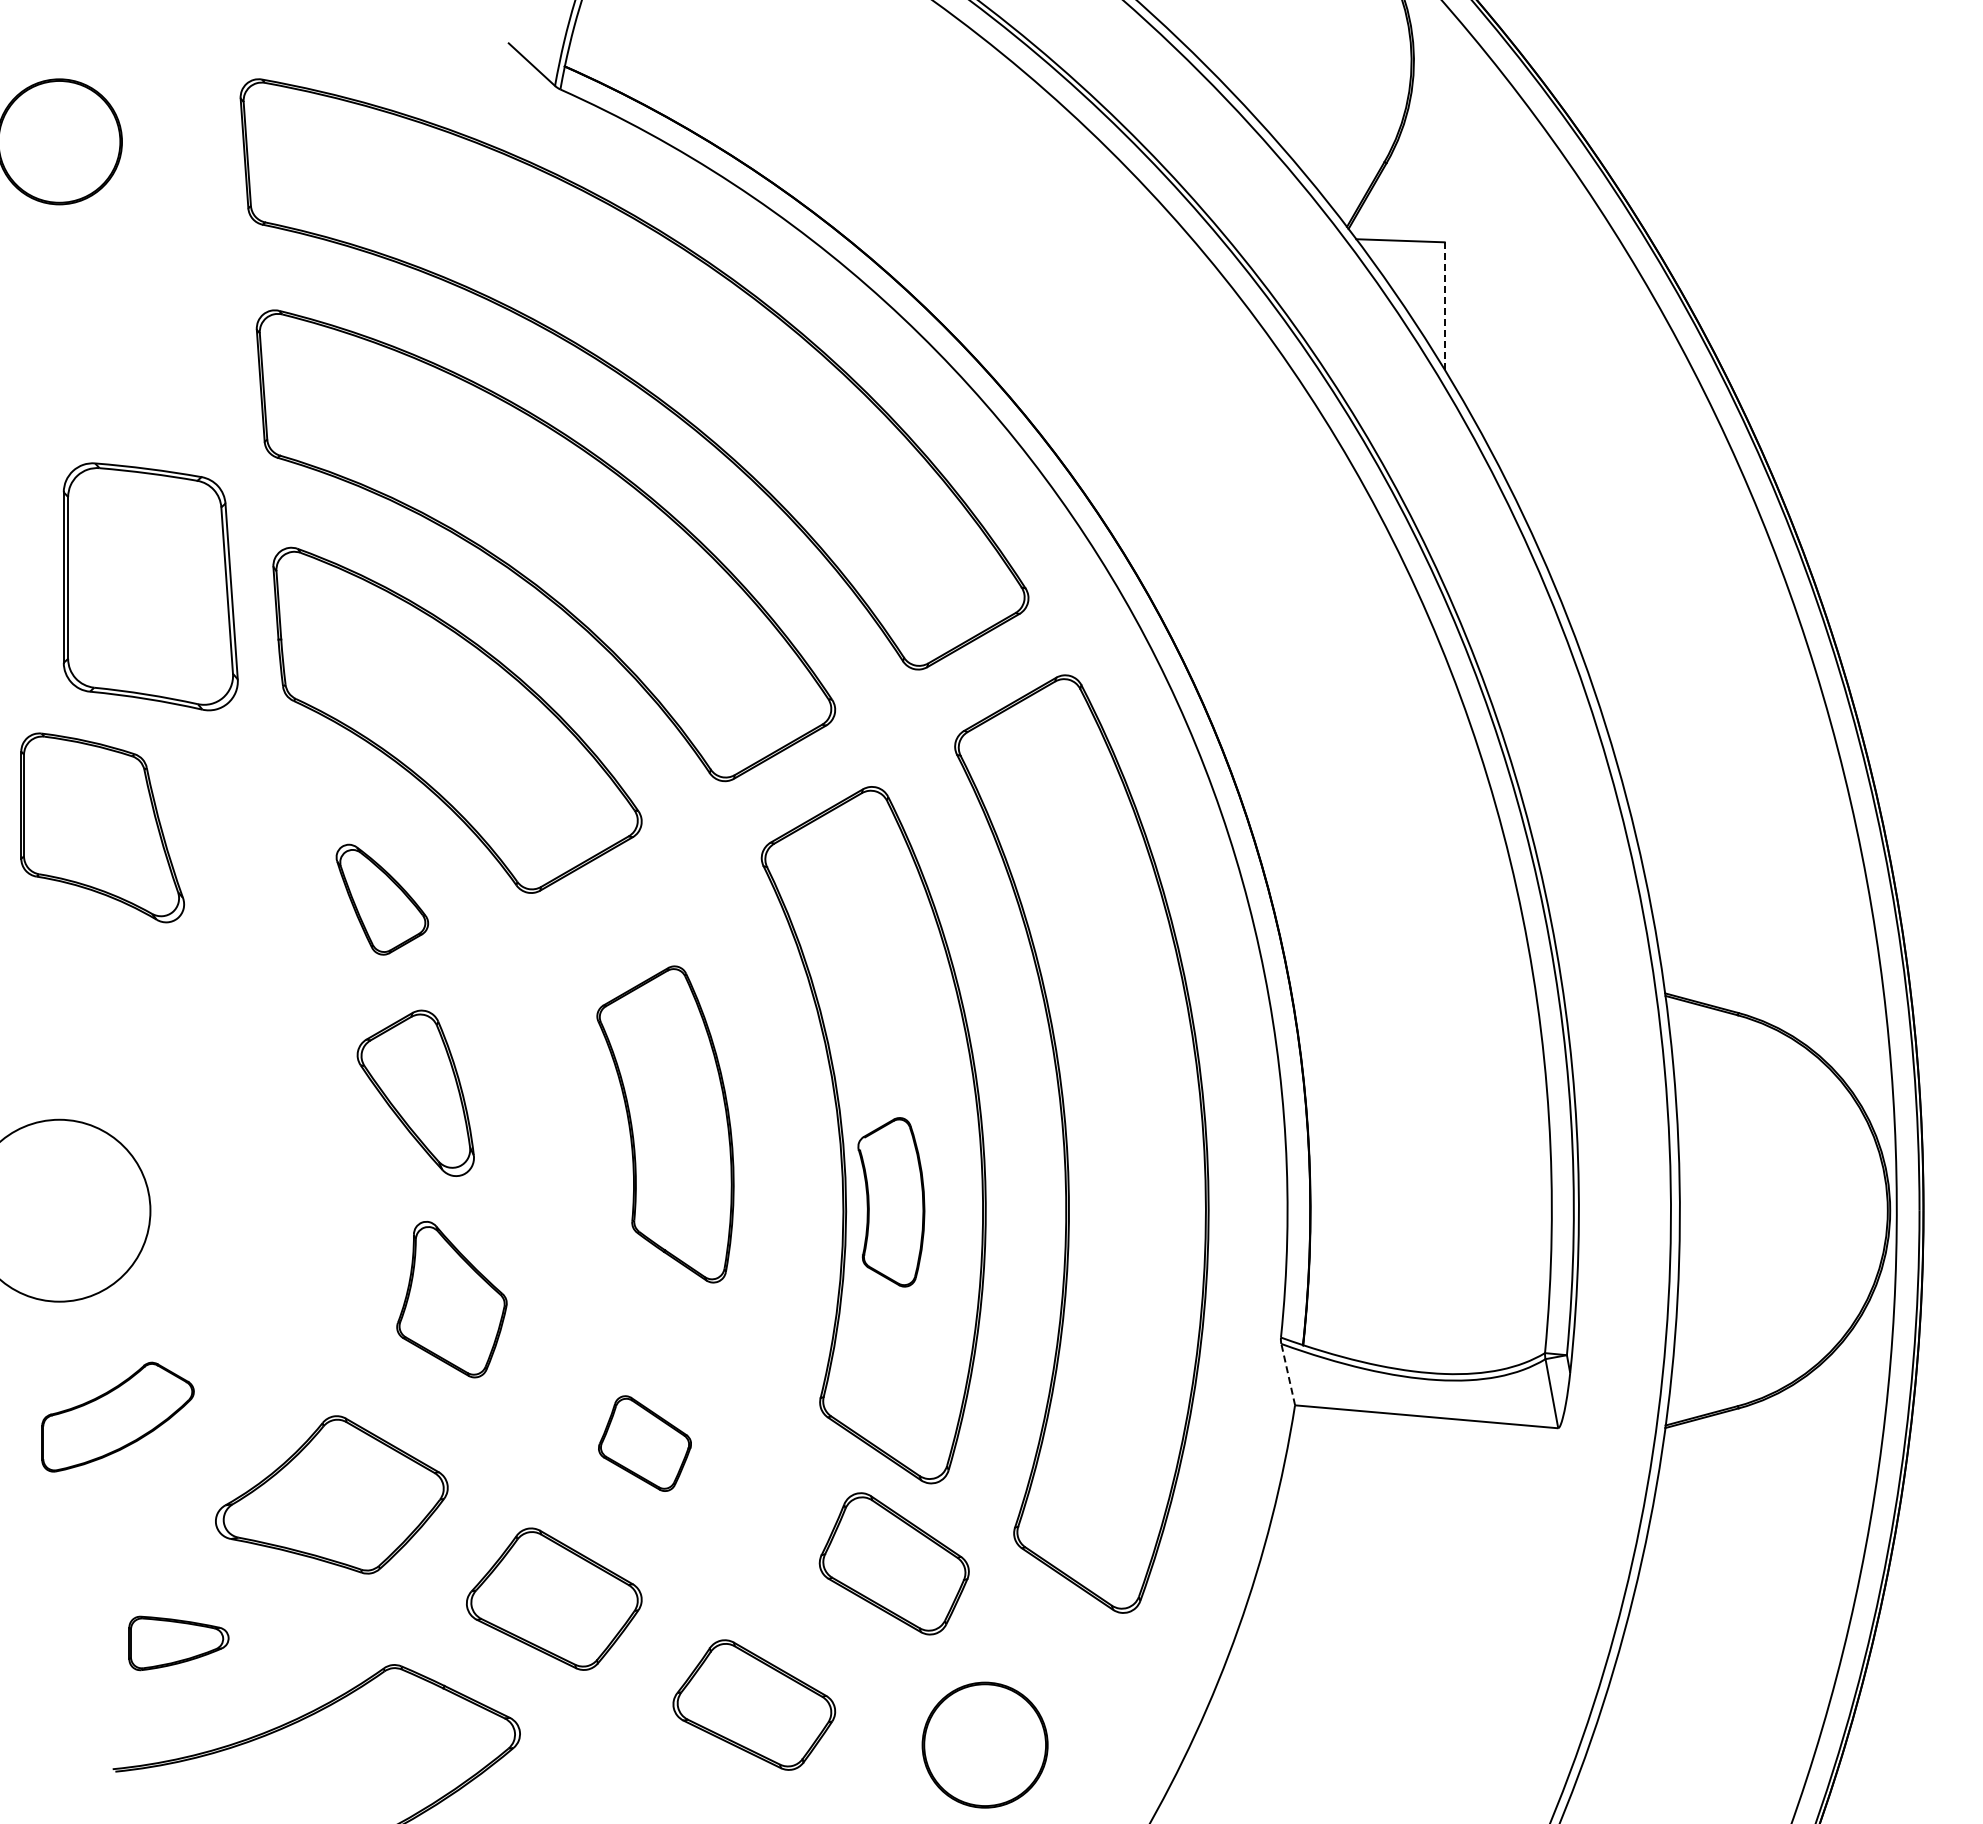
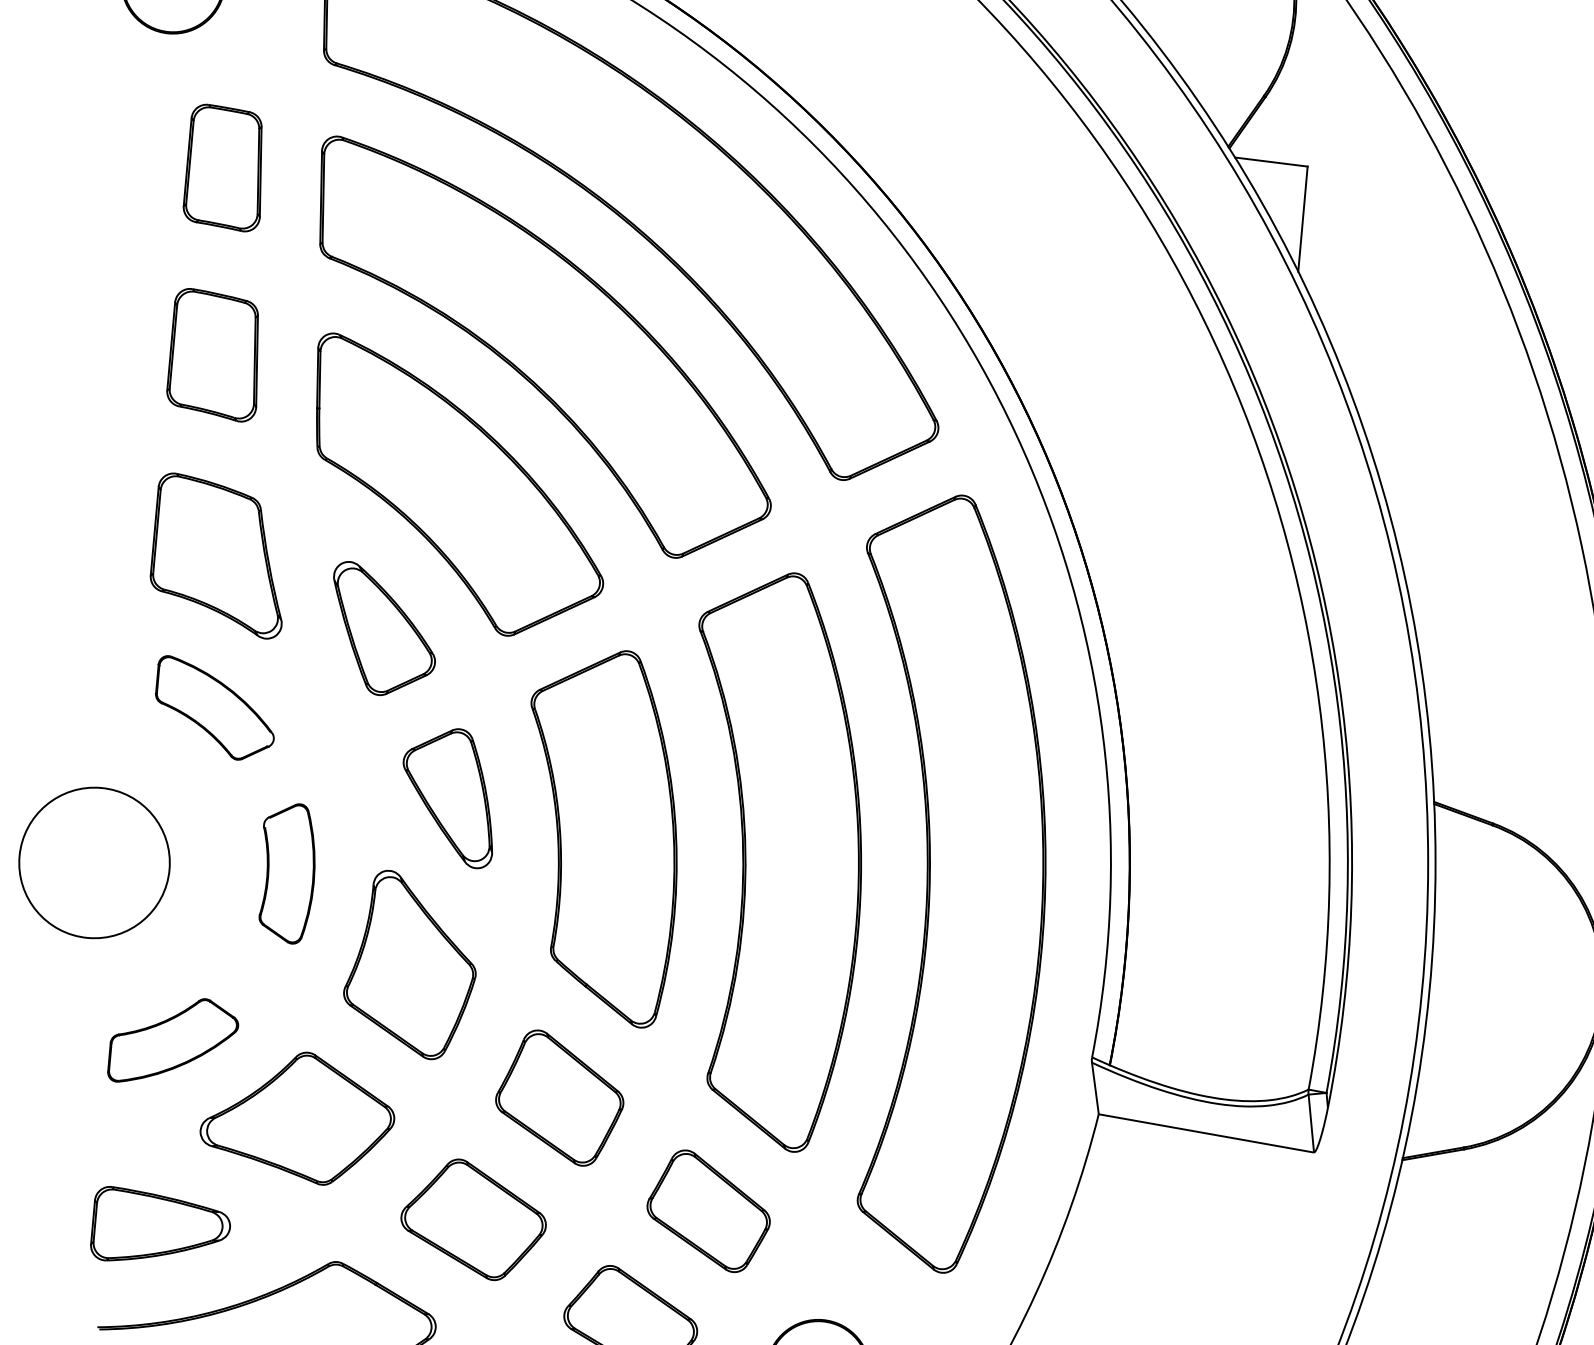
line: (1444, 306) -> (1302, 219), dashed -> solid
part: (142, 360) -> (225, 168), added
part: (150, 586) -> (215, 355), size x0.62
part: (102, 827) -> (220, 555), moved
part: (382, 899) -> (383, 630), size x1.43
part: (188, 1012) -> (215, 709), added
part: (415, 1092) -> (448, 796), moved
part: (665, 1124) -> (600, 836), size x1.43
part: (891, 1202) -> (287, 873), moved
part: (451, 1299) -> (411, 964), size x1.43
line: (1288, 1374) -> (1095, 1088), dashed -> solid
part: (117, 1416) -> (173, 1040), moved
part: (644, 1443) -> (559, 1097), size x1.67
part: (893, 1563) -> (708, 1210), moved
part: (178, 1643) -> (160, 1228), size x1.67

